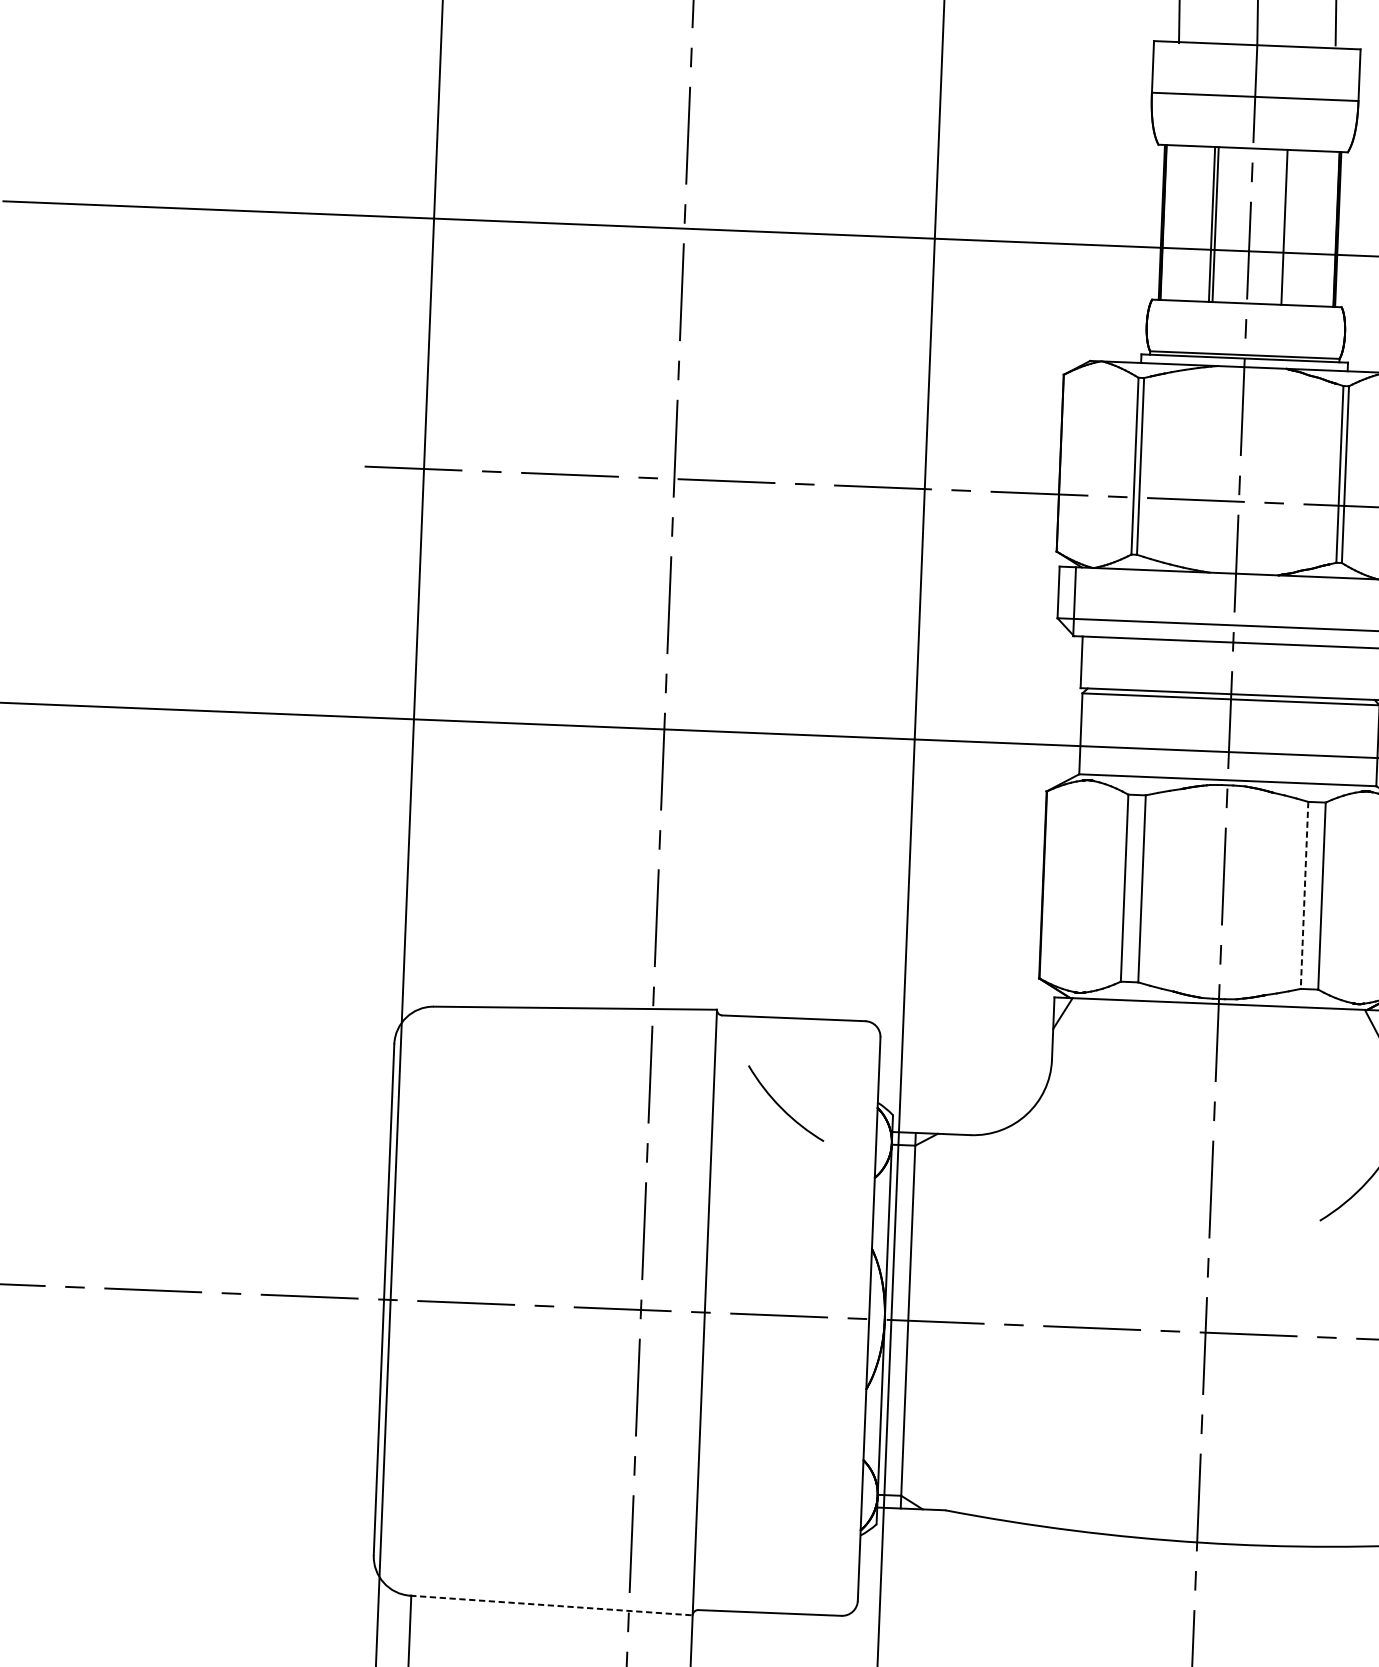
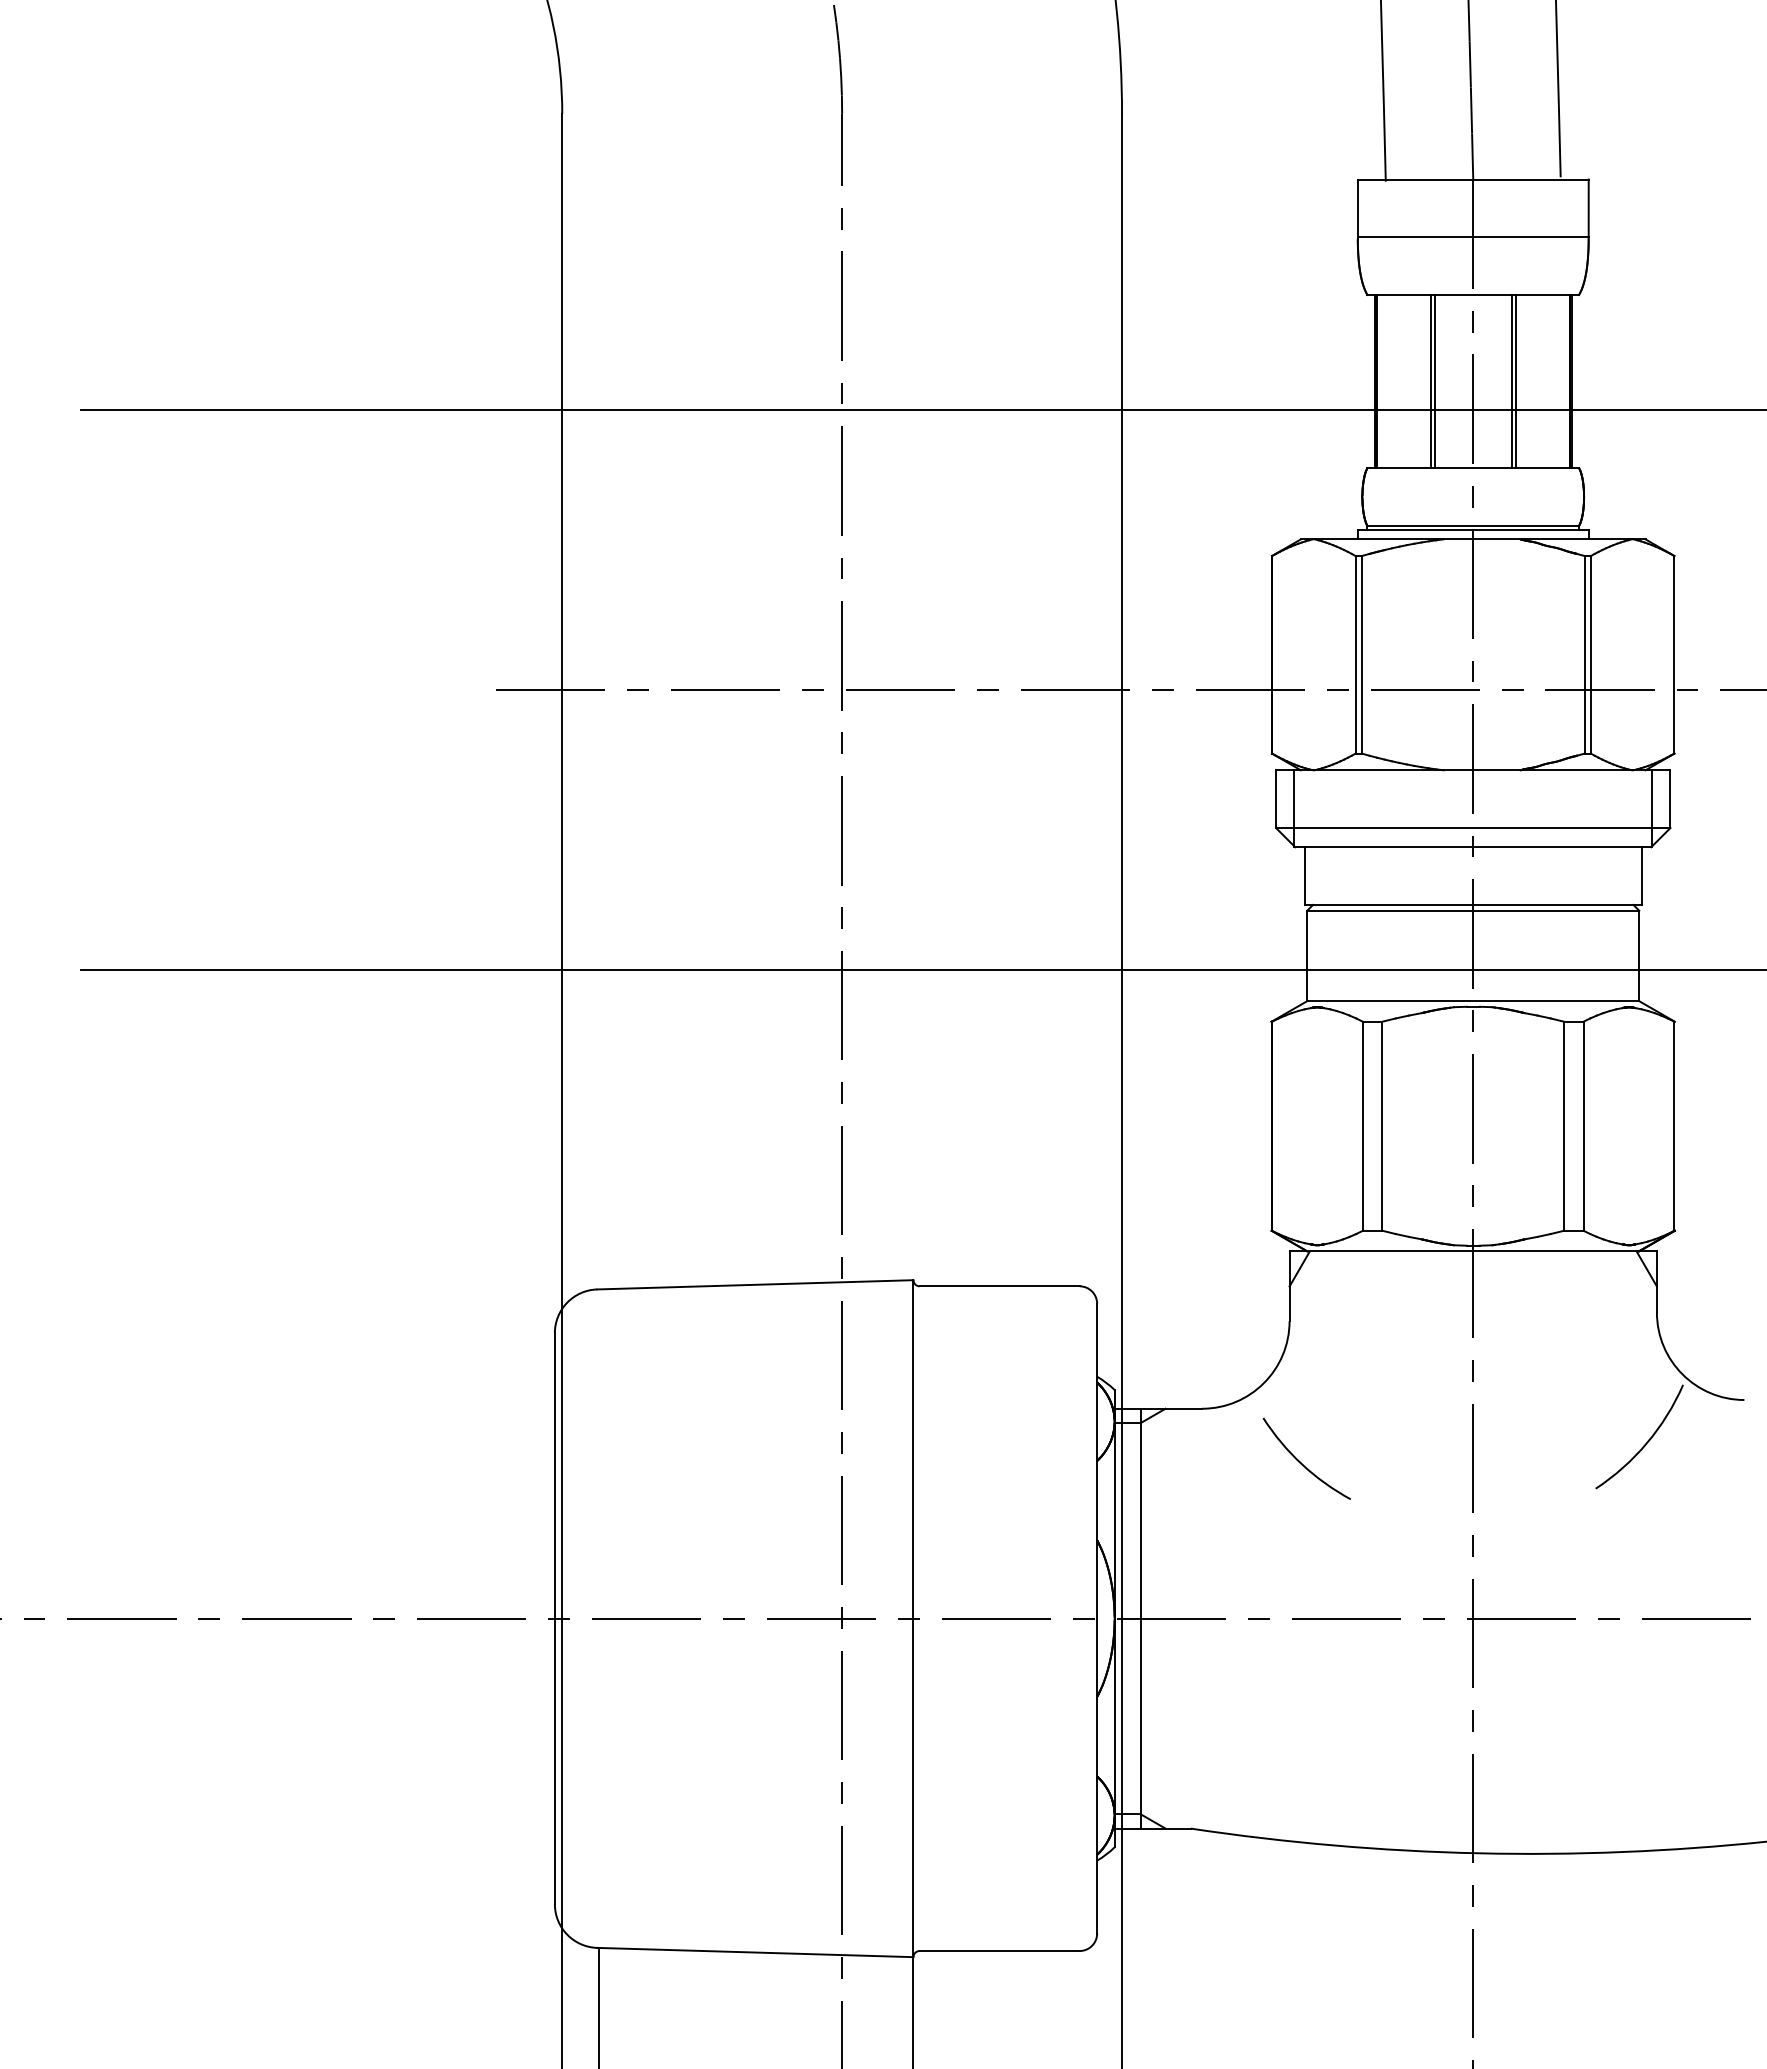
line: (1287, 227) -> (1515, 381), added
line: (1304, 895) -> (1564, 1126), dashed -> solid
arc: (781, 1106) -> (1301, 1462), moved
line: (551, 1605) -> (755, 1952), dashed -> solid

